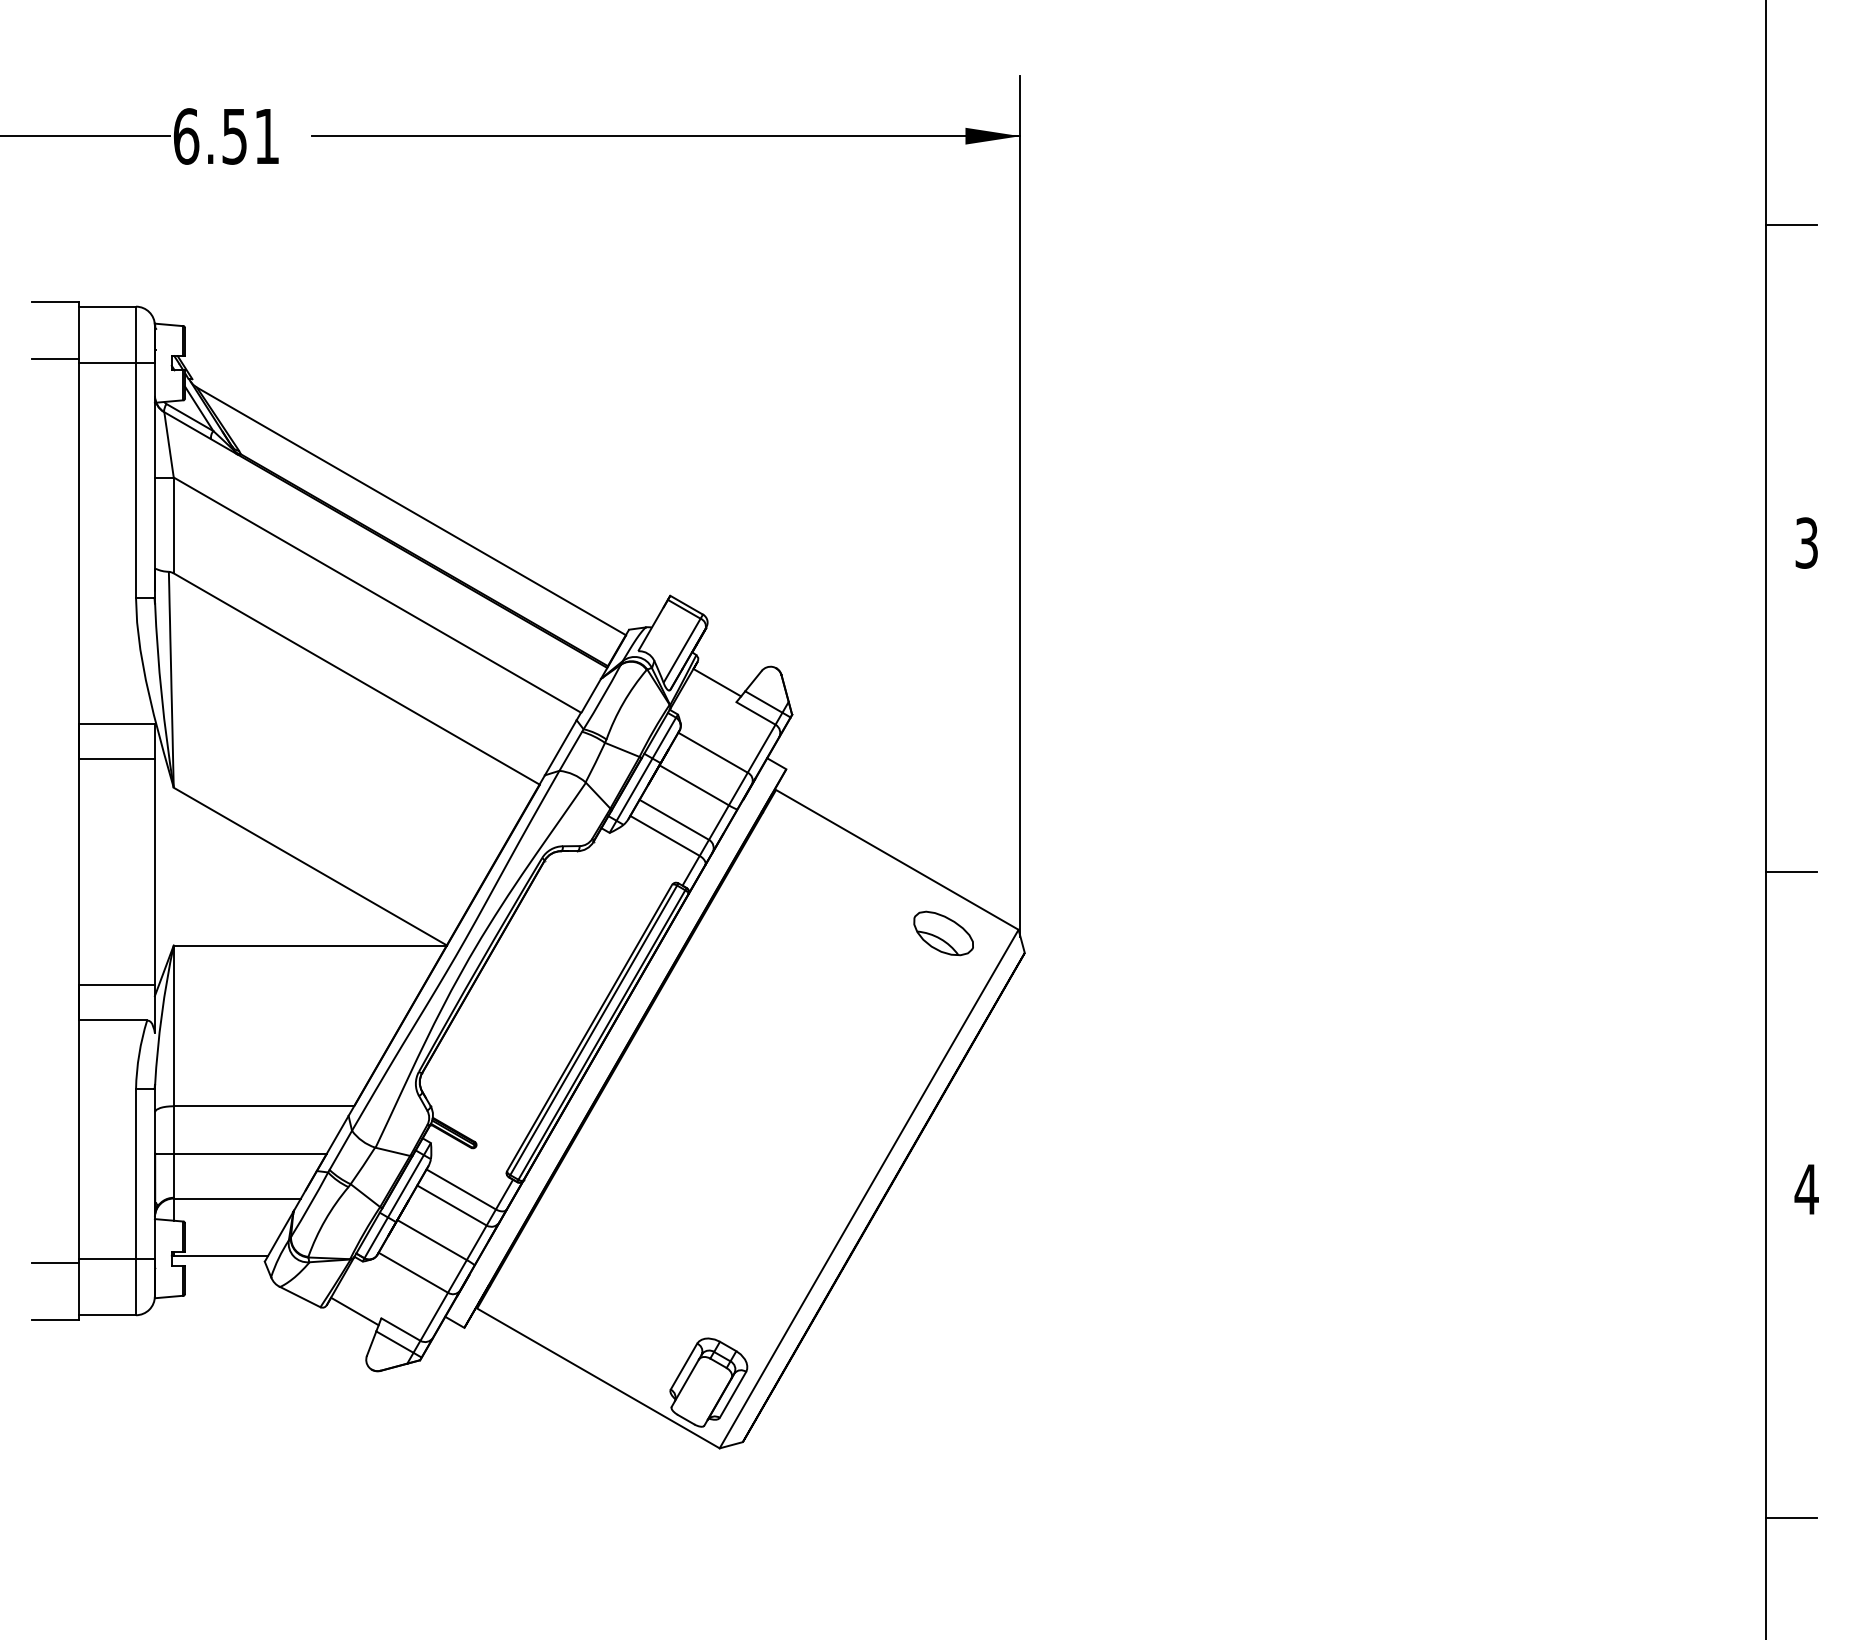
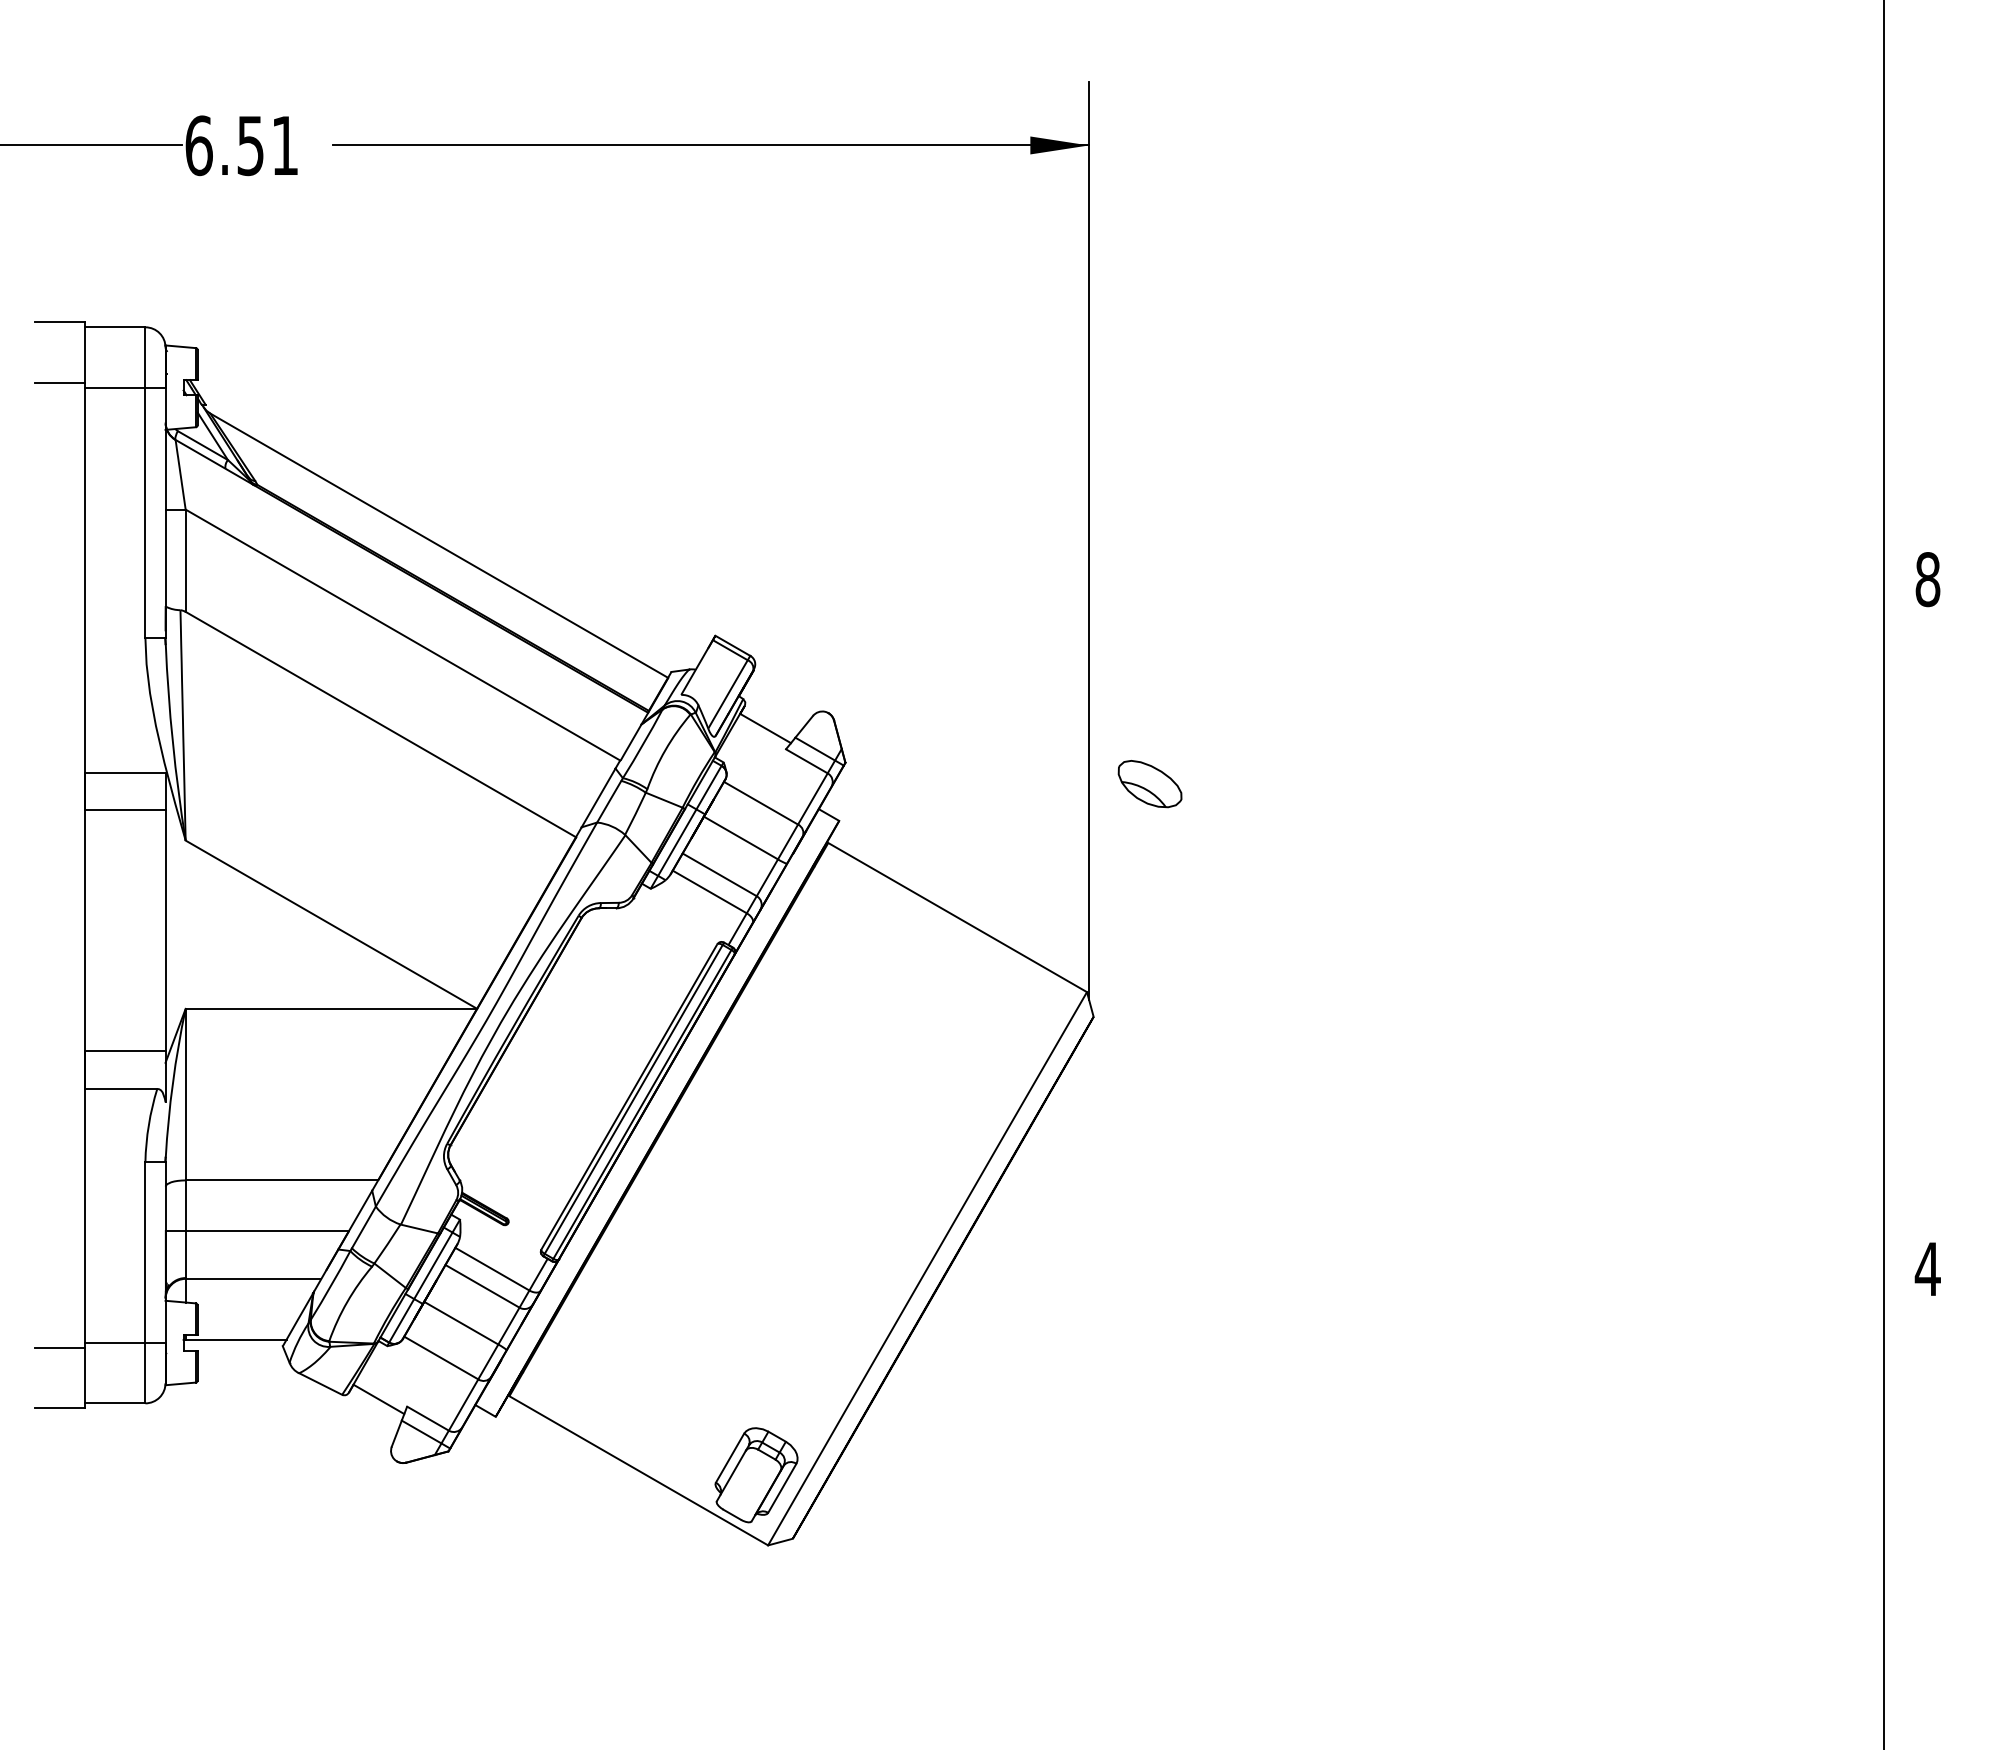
line: (1791, 225) -> (1911, 240), removed
text: (1806, 543) -> (1927, 579), 3 -> 8
line: (1791, 872) -> (1911, 930), removed
part: (943, 933) -> (1149, 784), moved
line: (1791, 1517) -> (1911, 1619), removed

